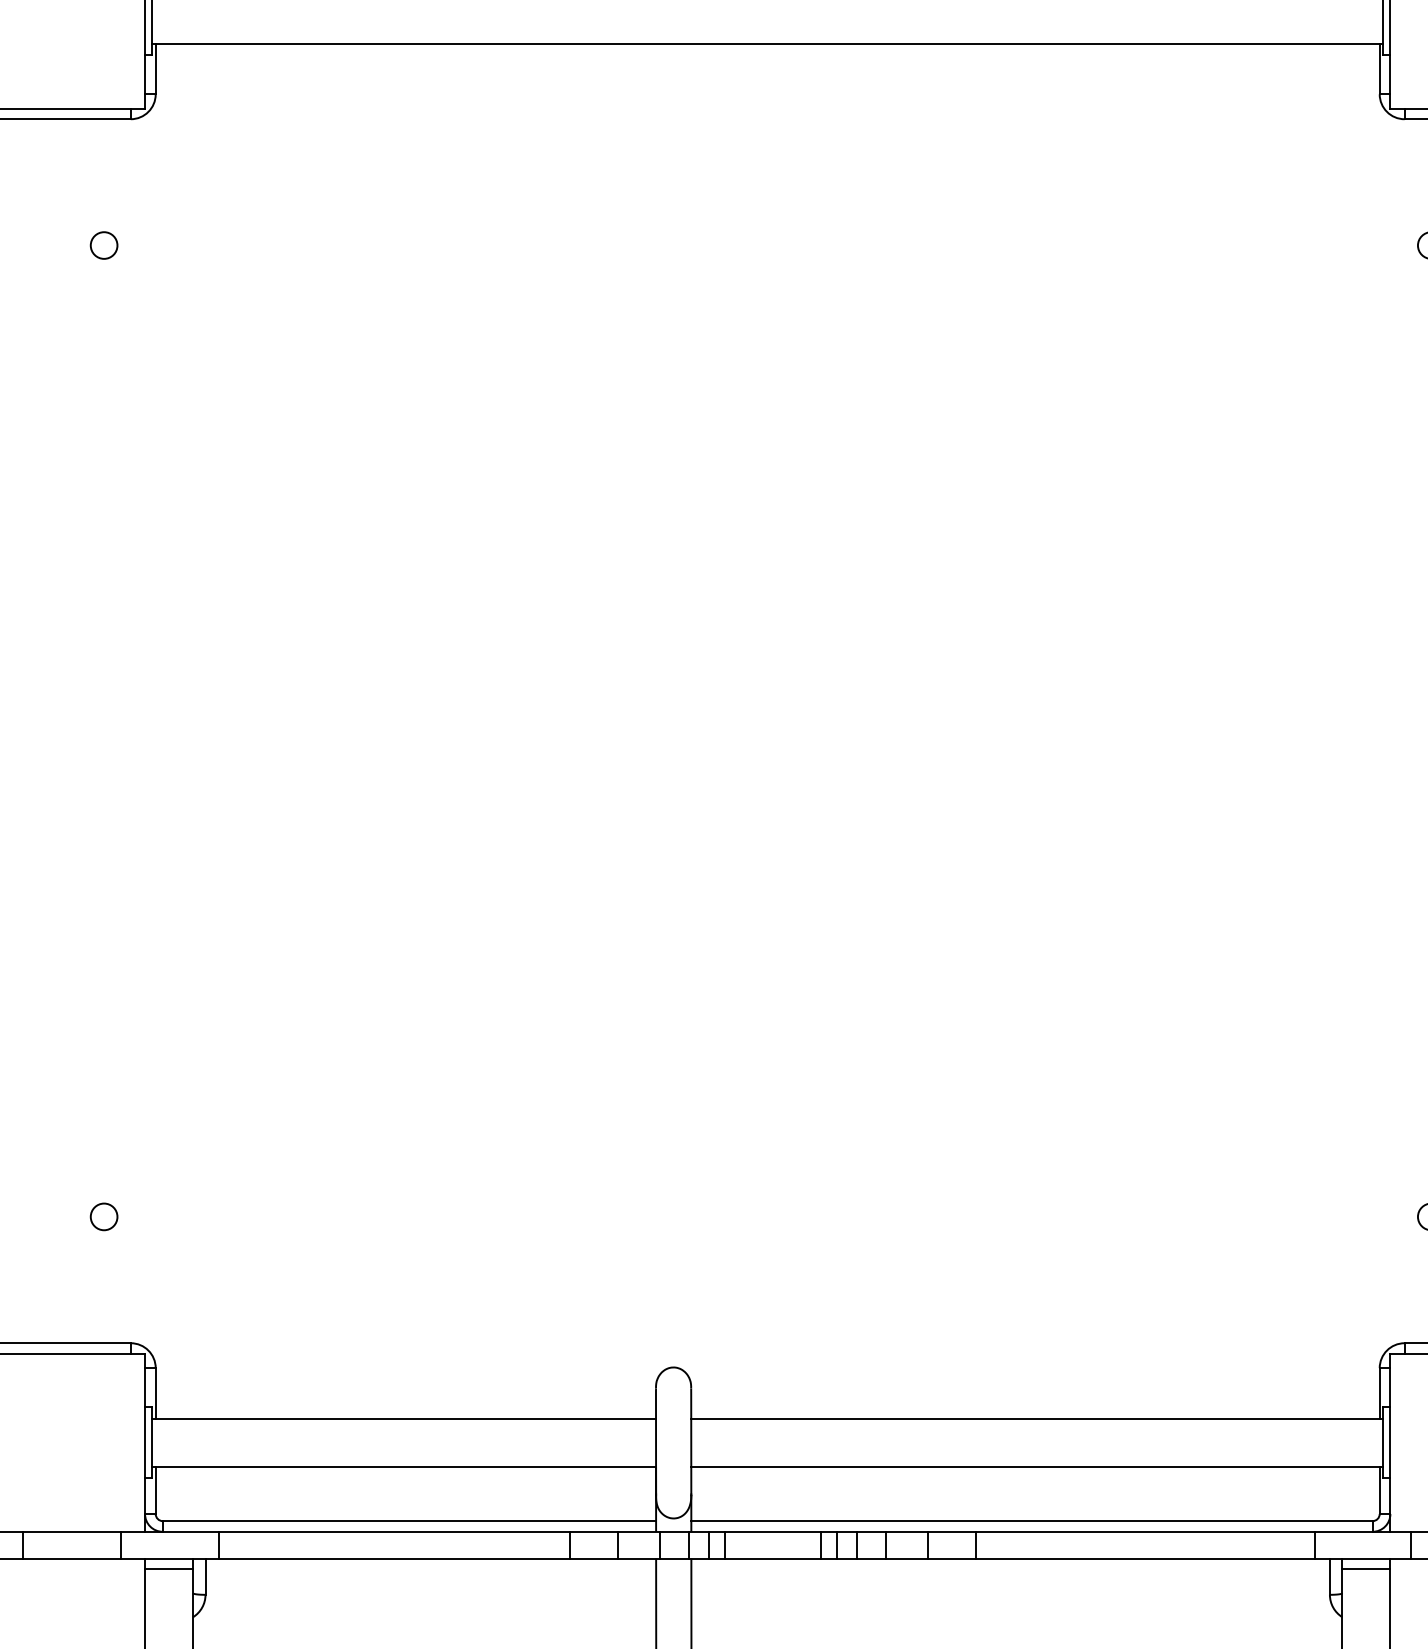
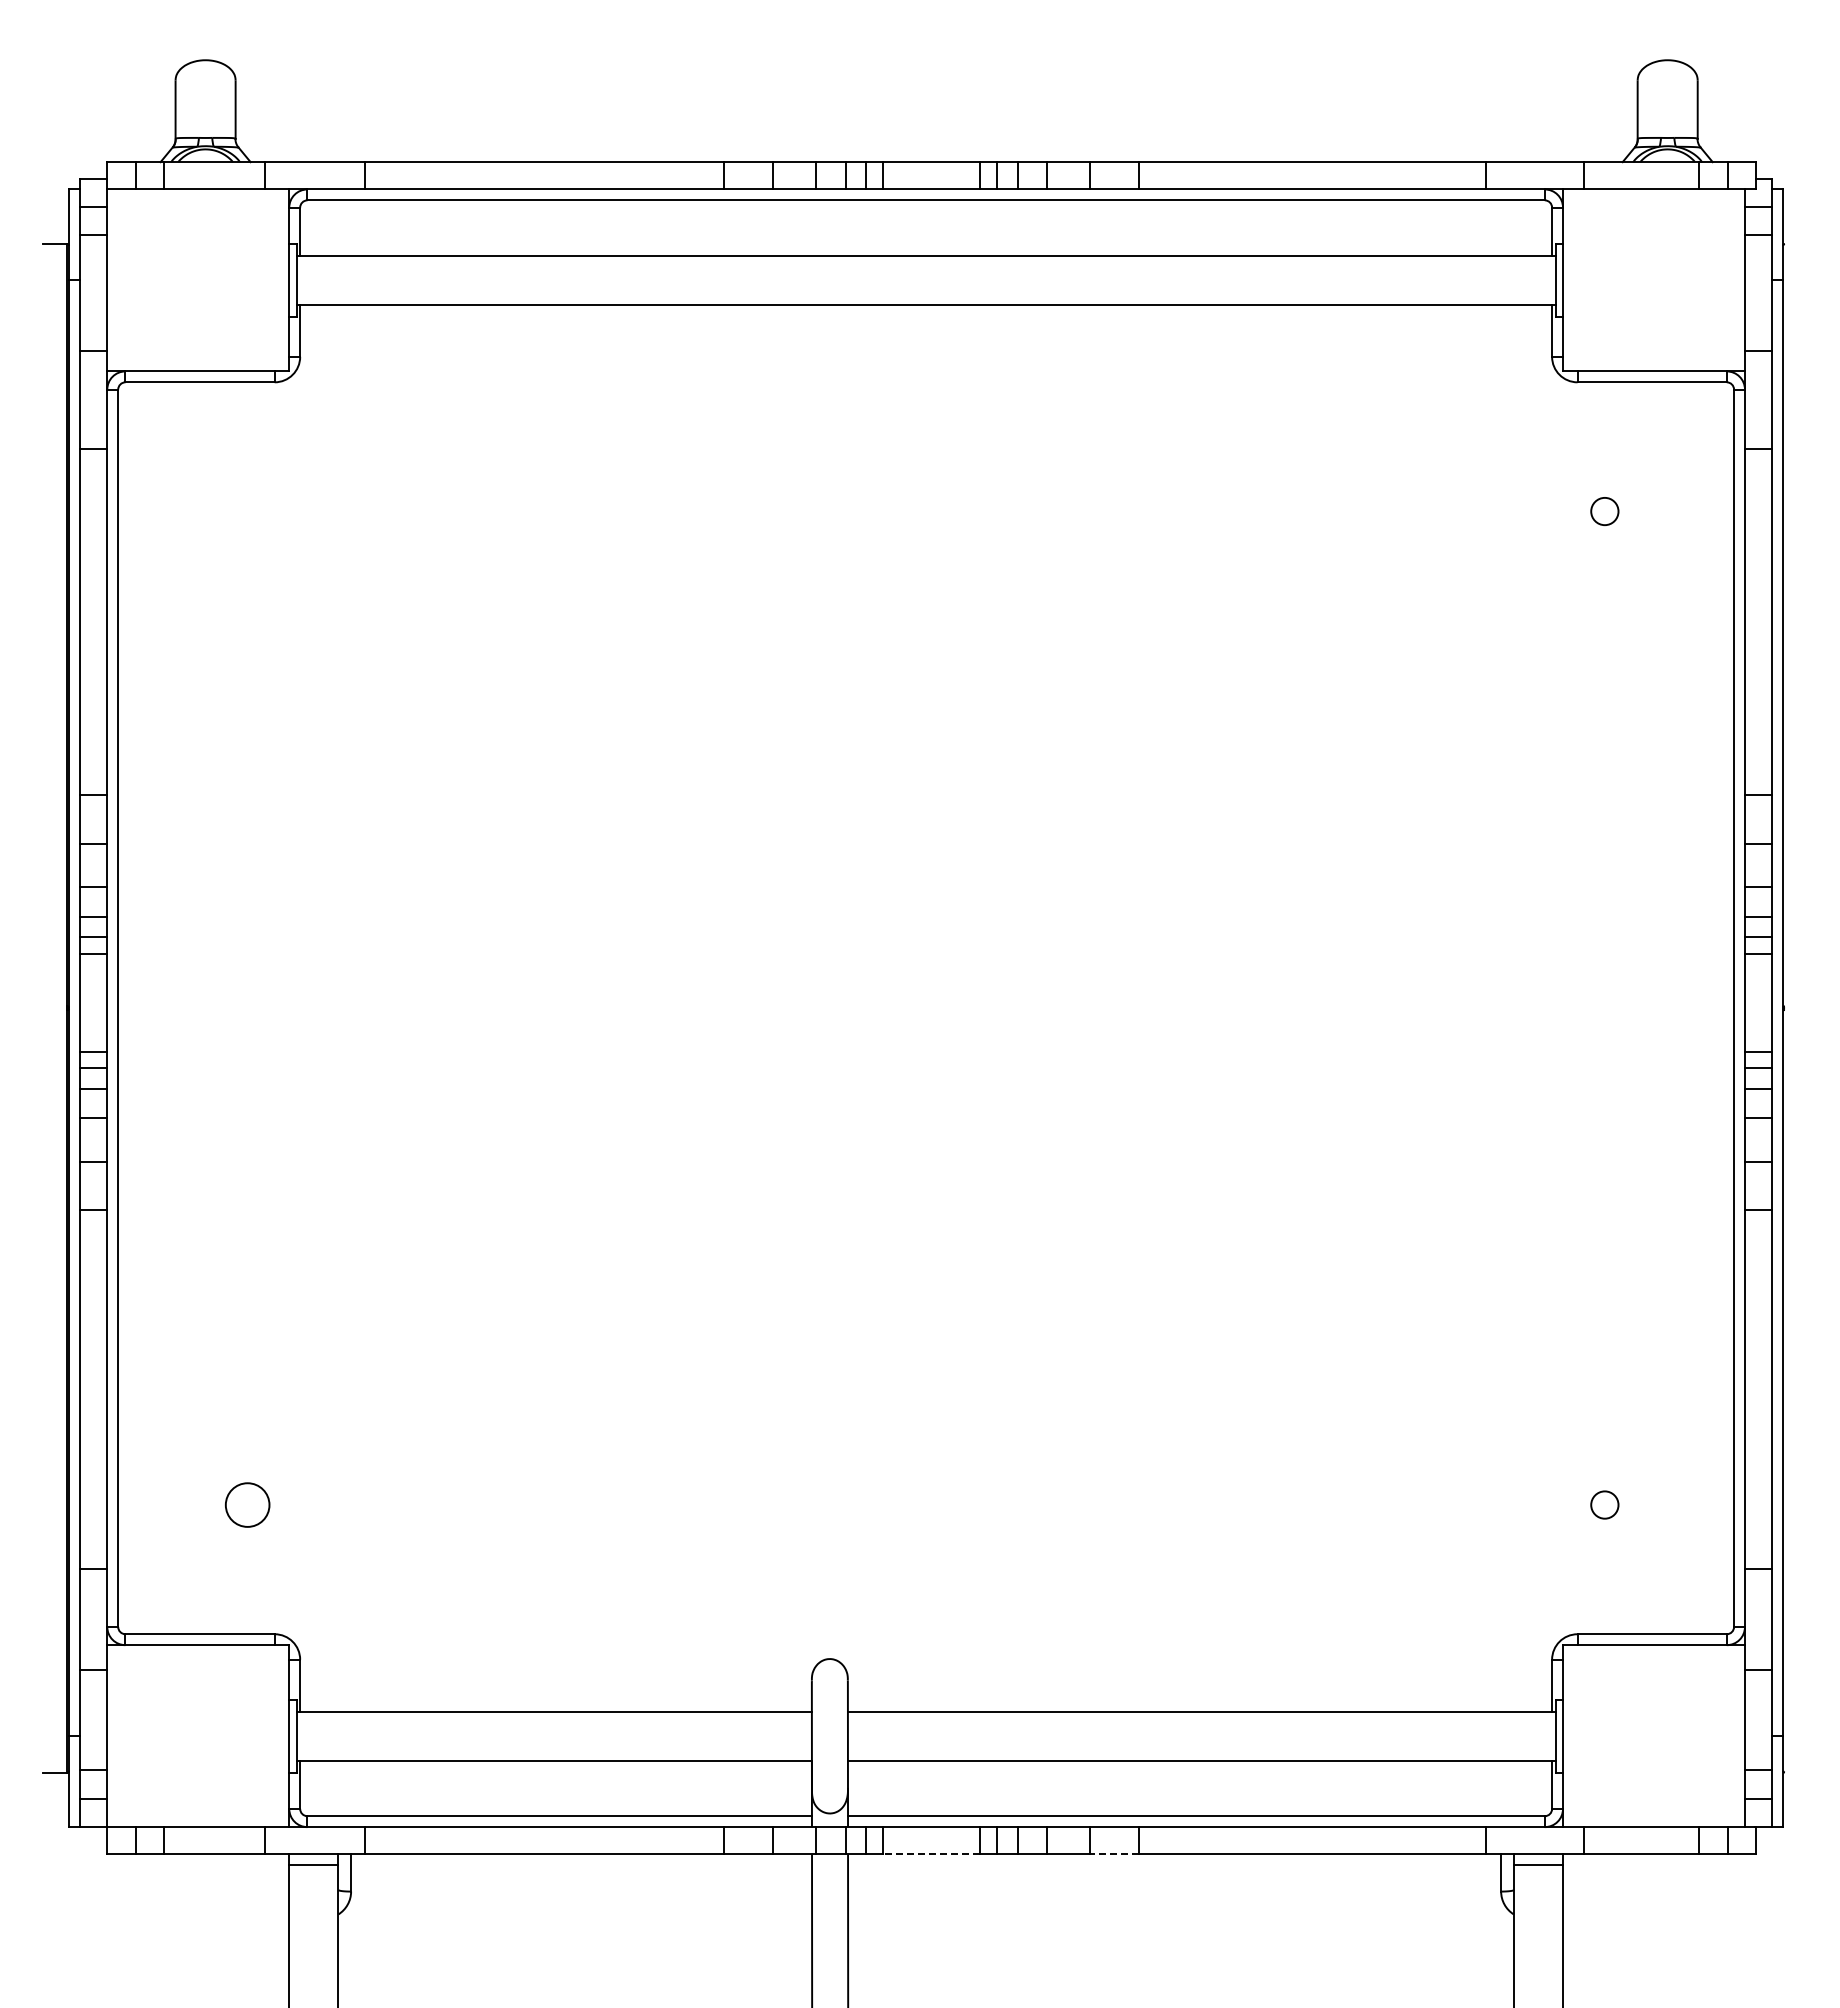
circle: (103, 245) -> (246, 511), removed
circle: (103, 1216) -> (246, 1504), size x1.6
line: (772, 1558) -> (931, 1854), solid -> dashed
line: (951, 1558) -> (1114, 1854), solid -> dashed

